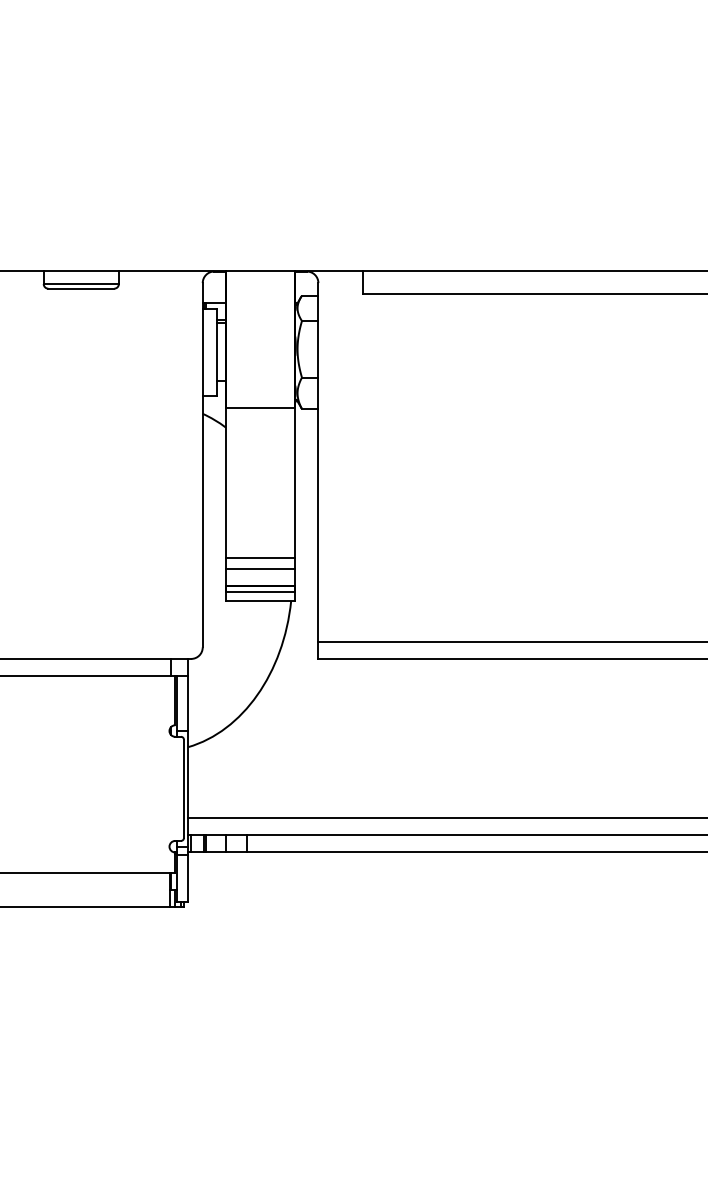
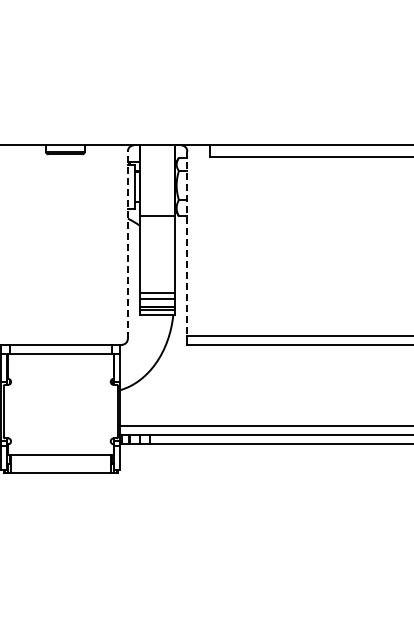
line: (318, 464) -> (187, 244), solid -> dashed
line: (202, 465) -> (127, 245), solid -> dashed

